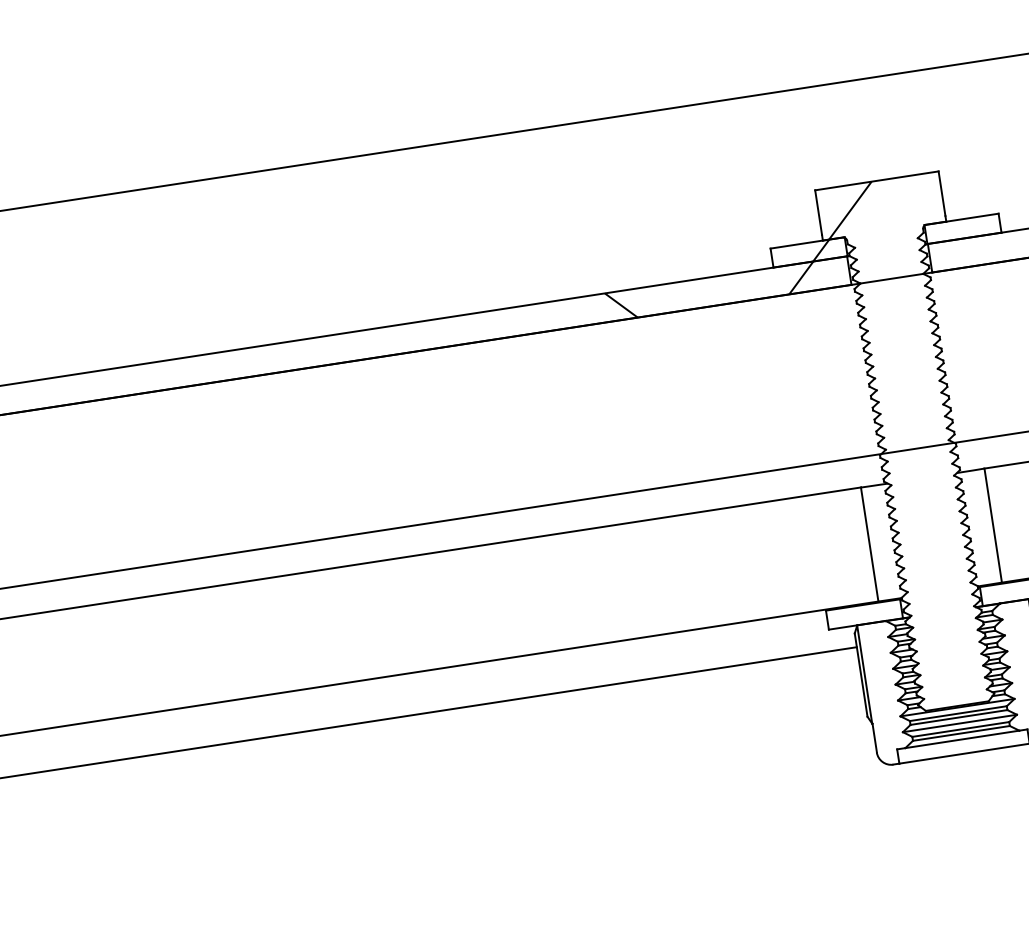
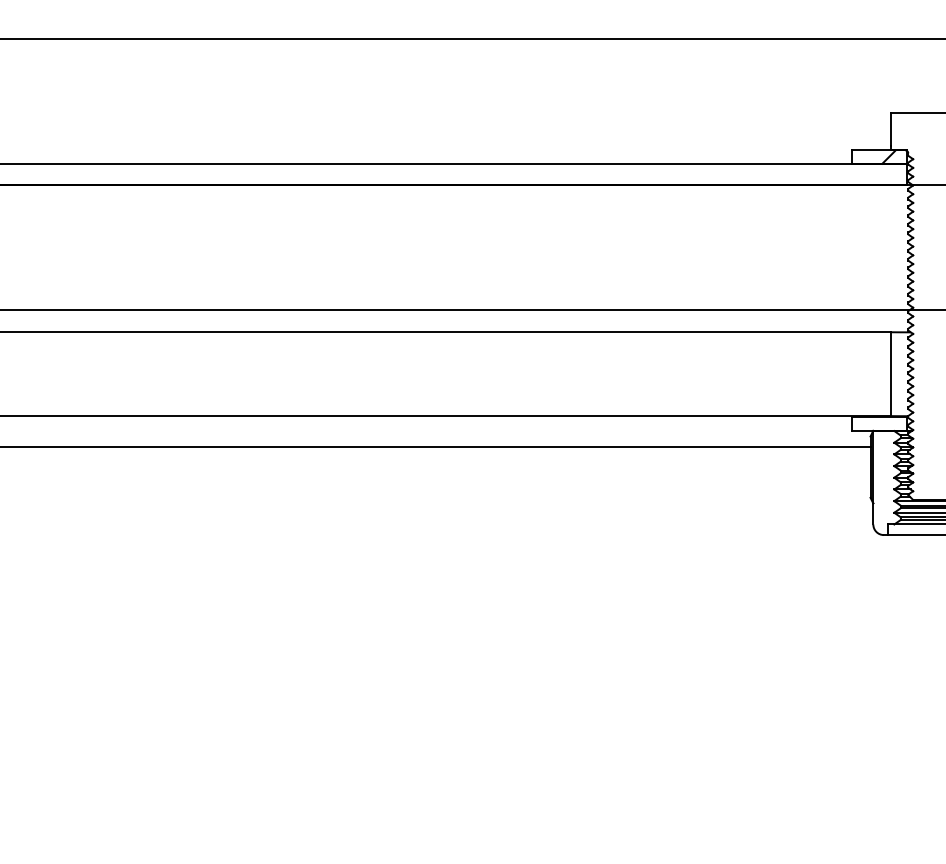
hatch: (849, 210) -> (913, 131), removed
hatch: (710, 291) -> (804, 174), removed

